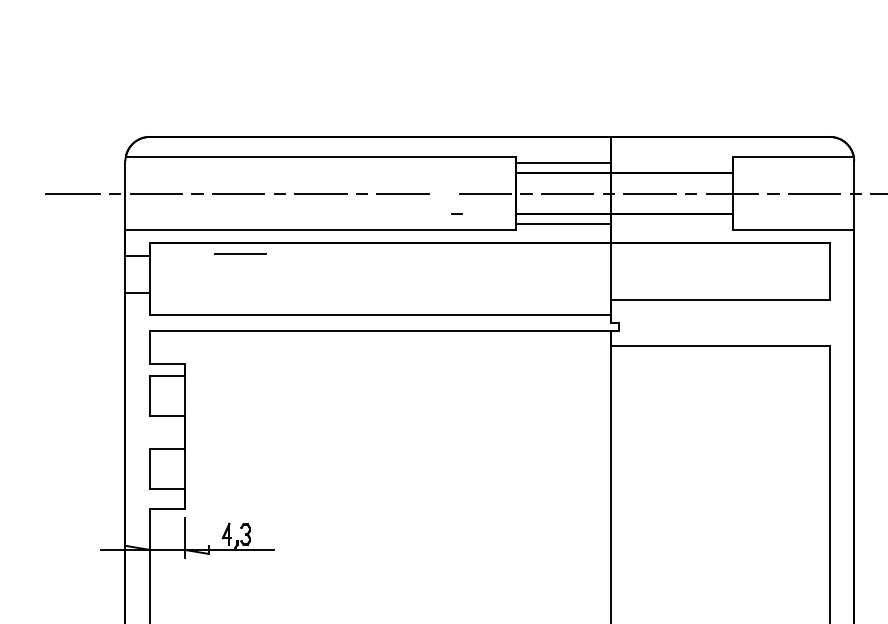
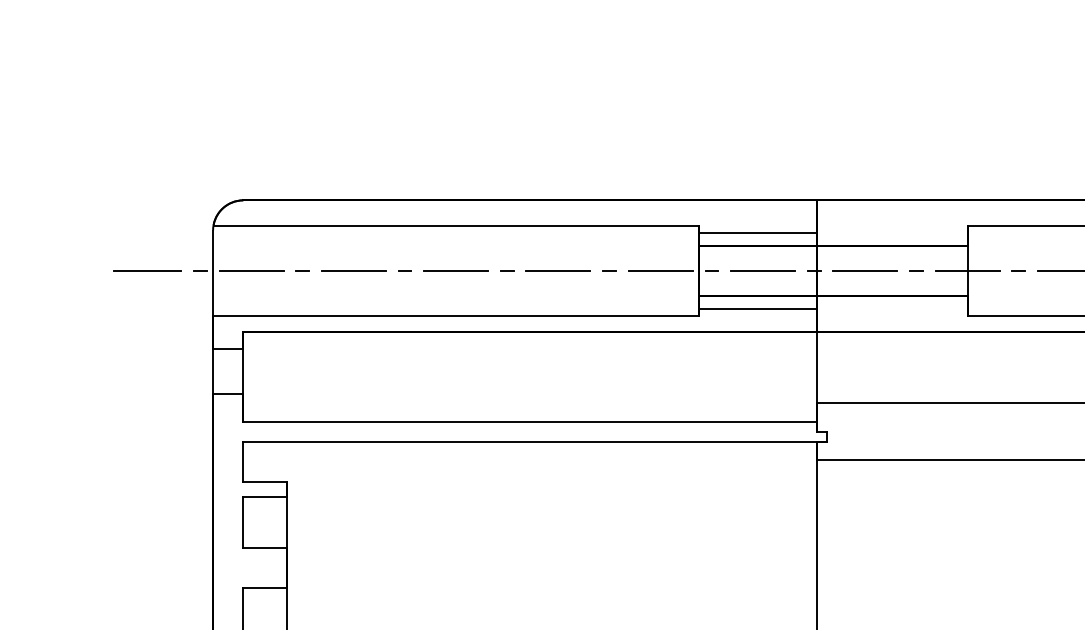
line: (456, 213) -> (608, 270), moved
line: (240, 253) -> (356, 345), removed

